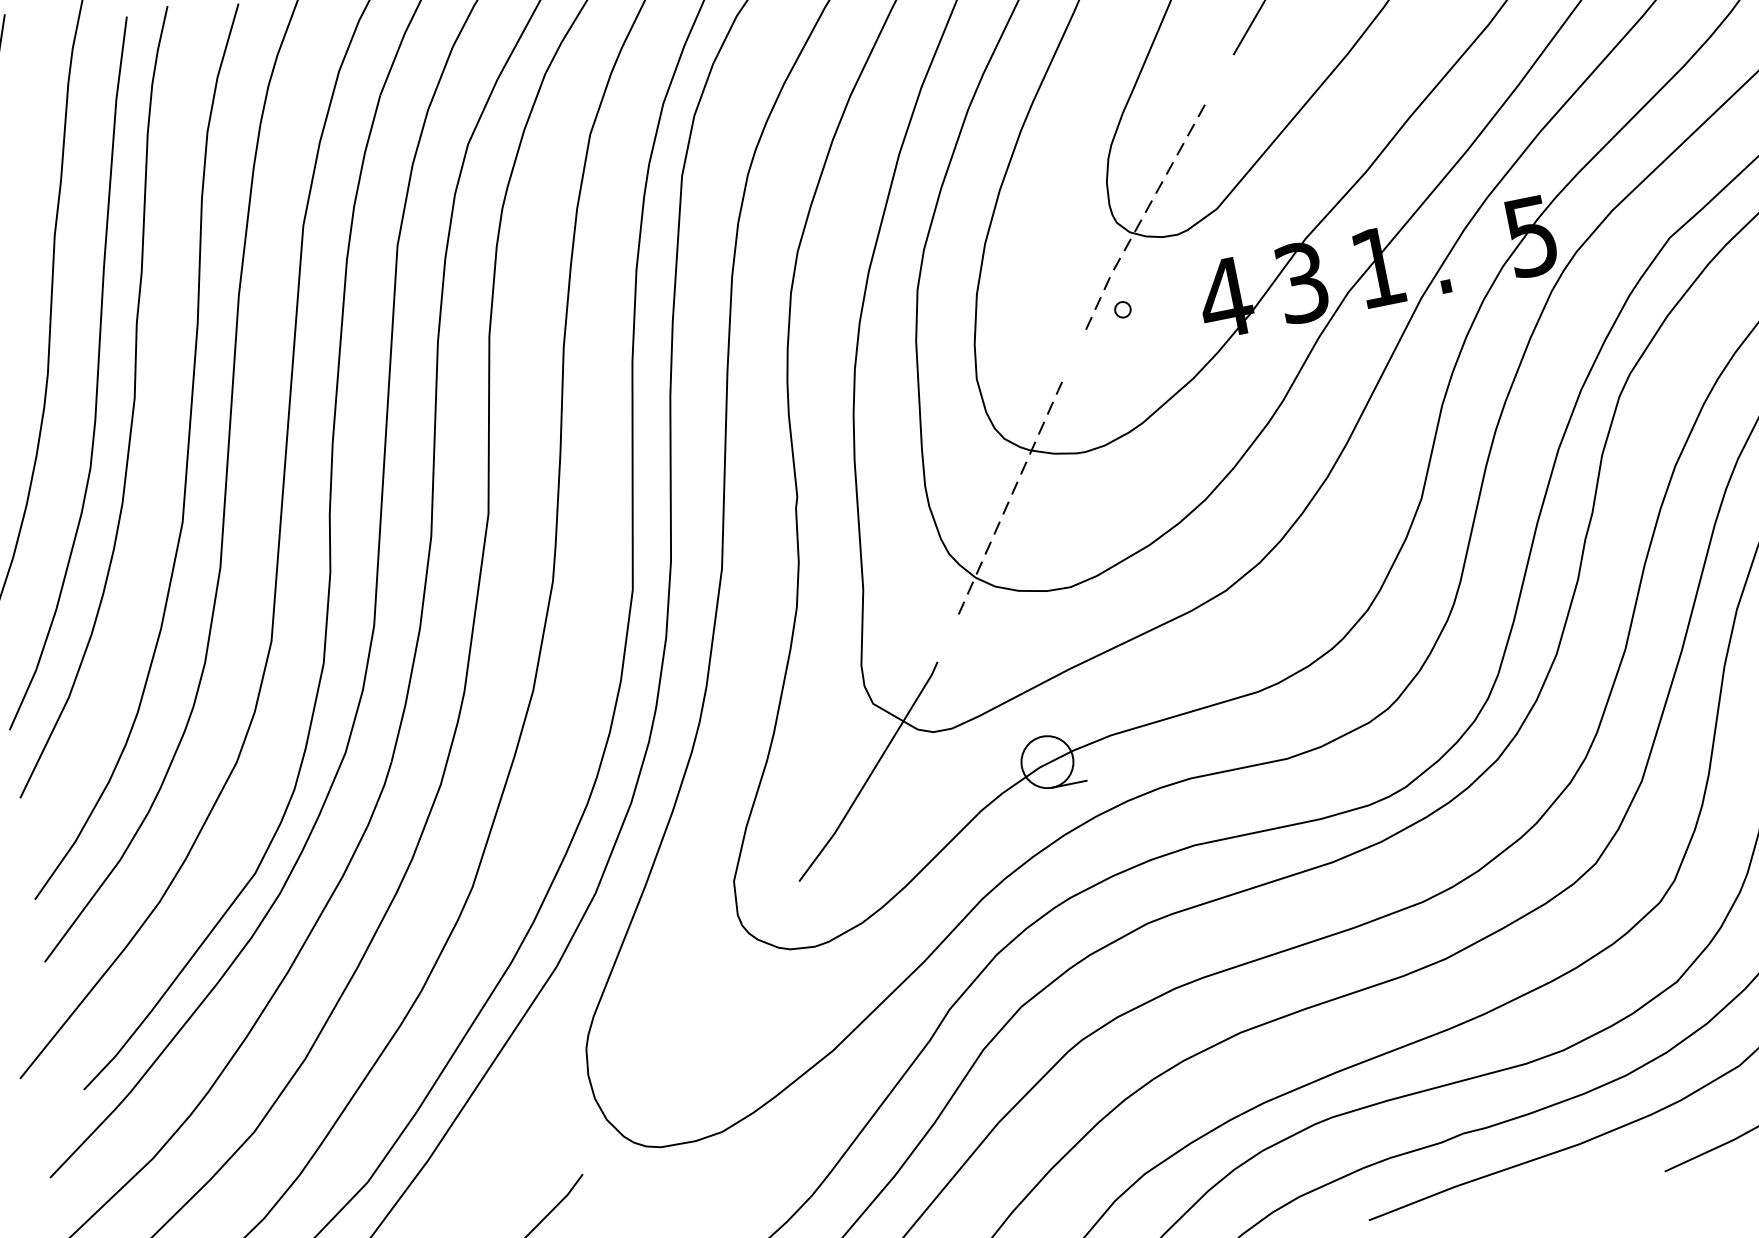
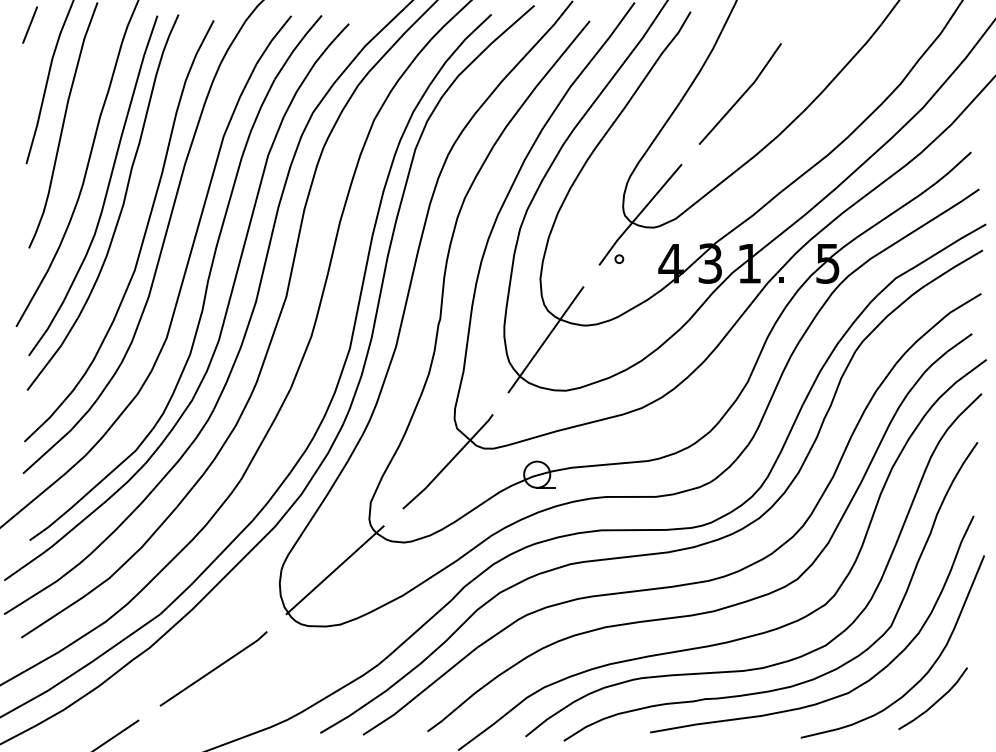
line: (1144, 214) -> (639, 214), dashed -> solid
line: (1012, 492) -> (546, 338), dashed -> solid
line: (689, 1028) -> (334, 570), added

